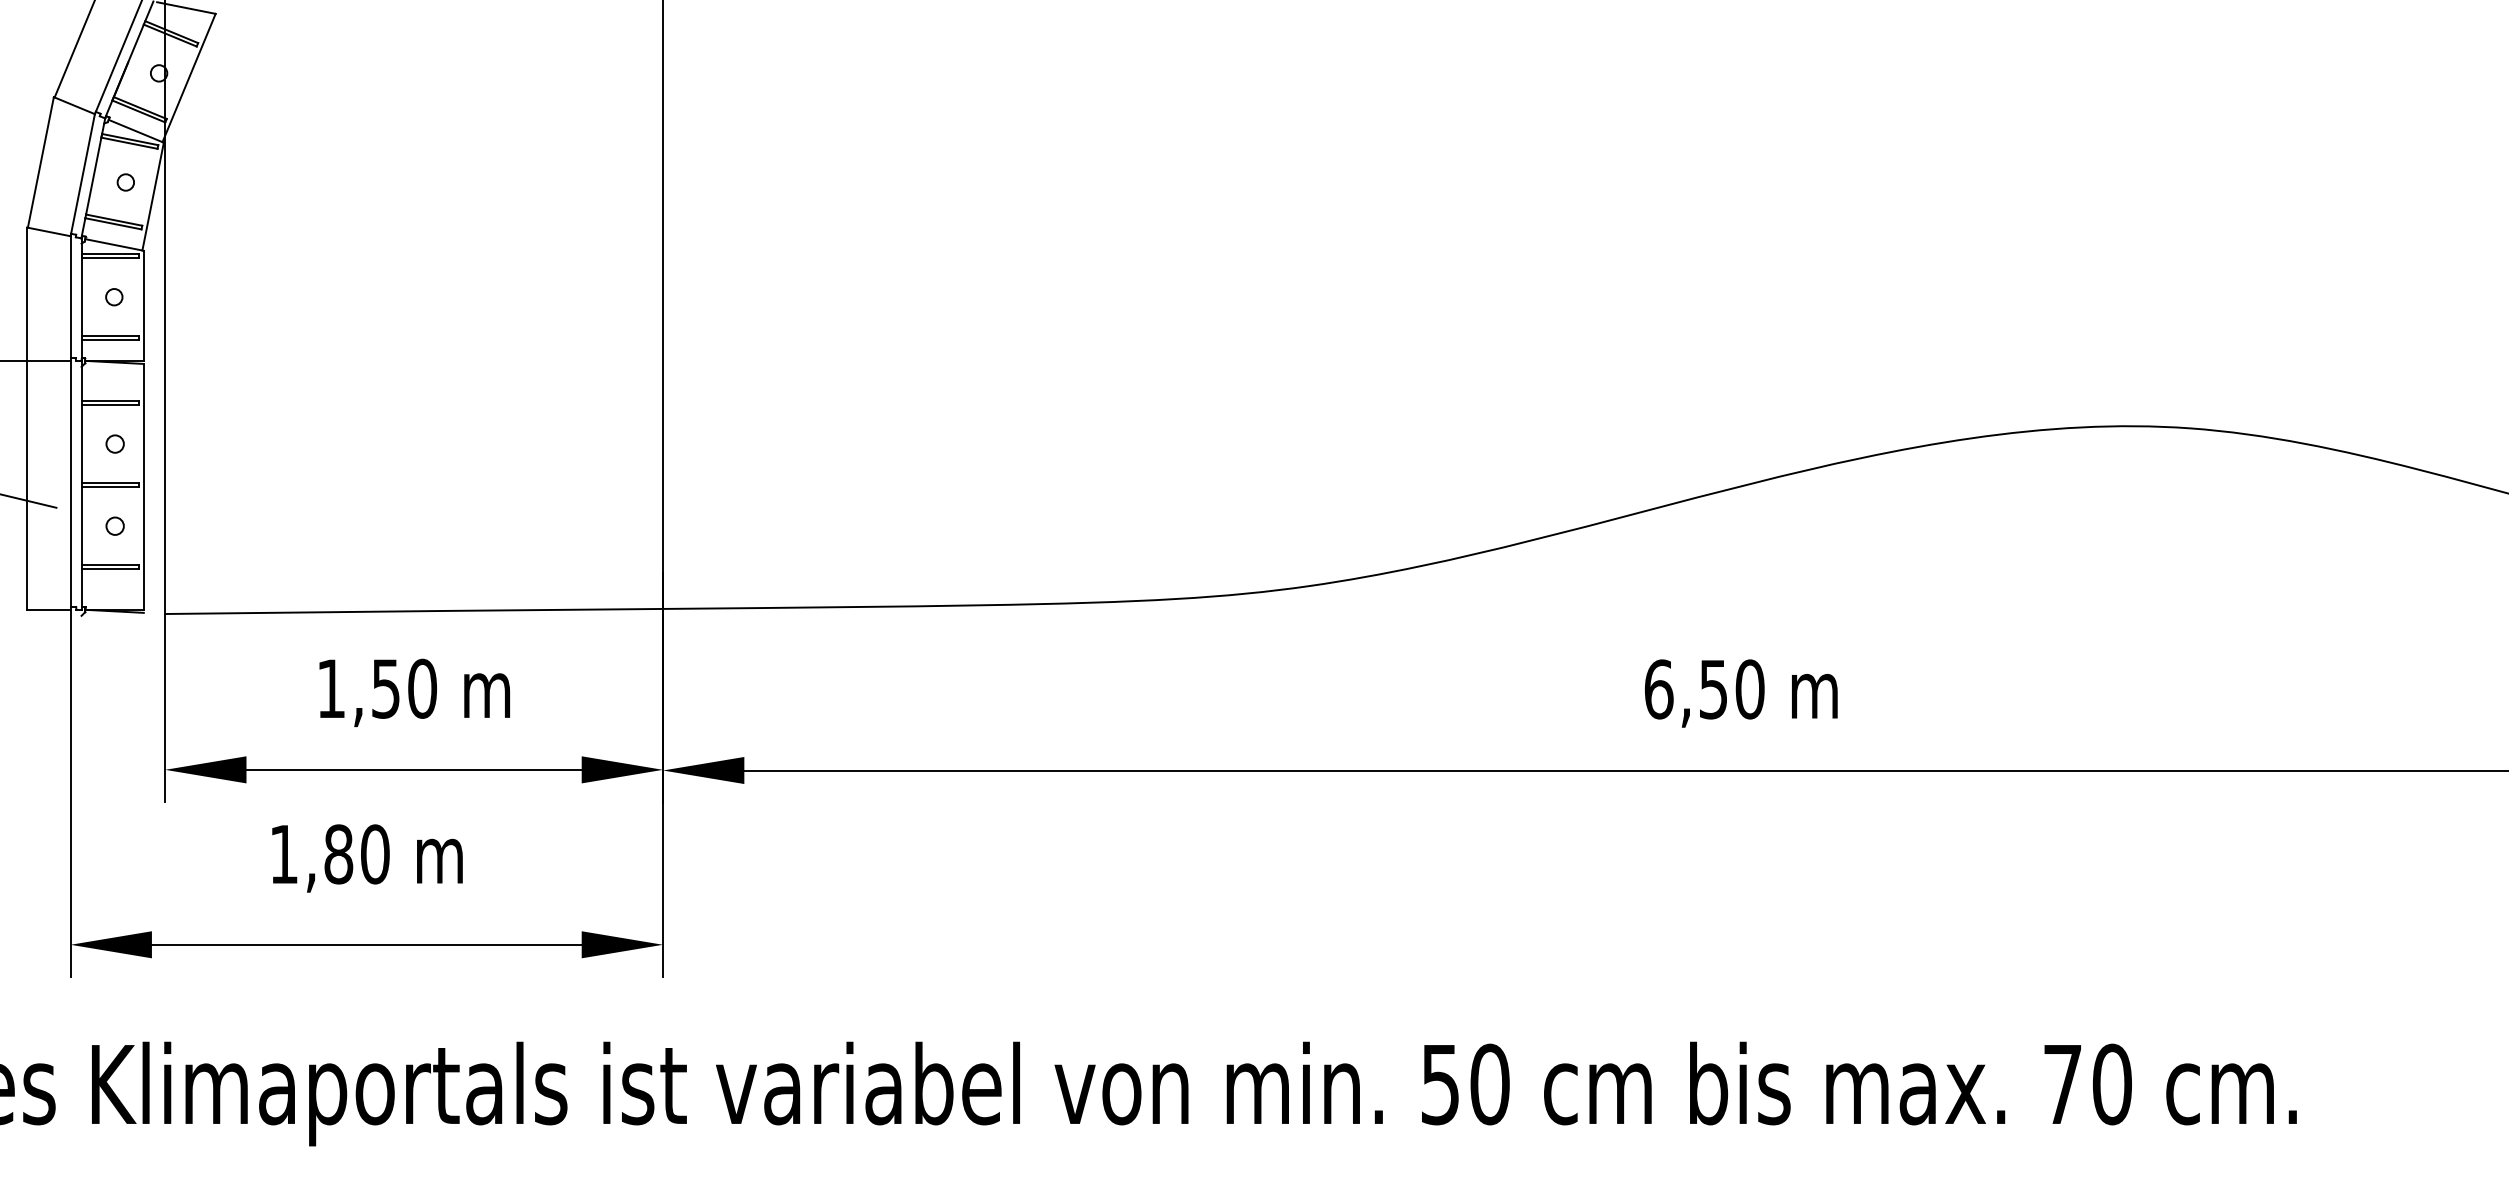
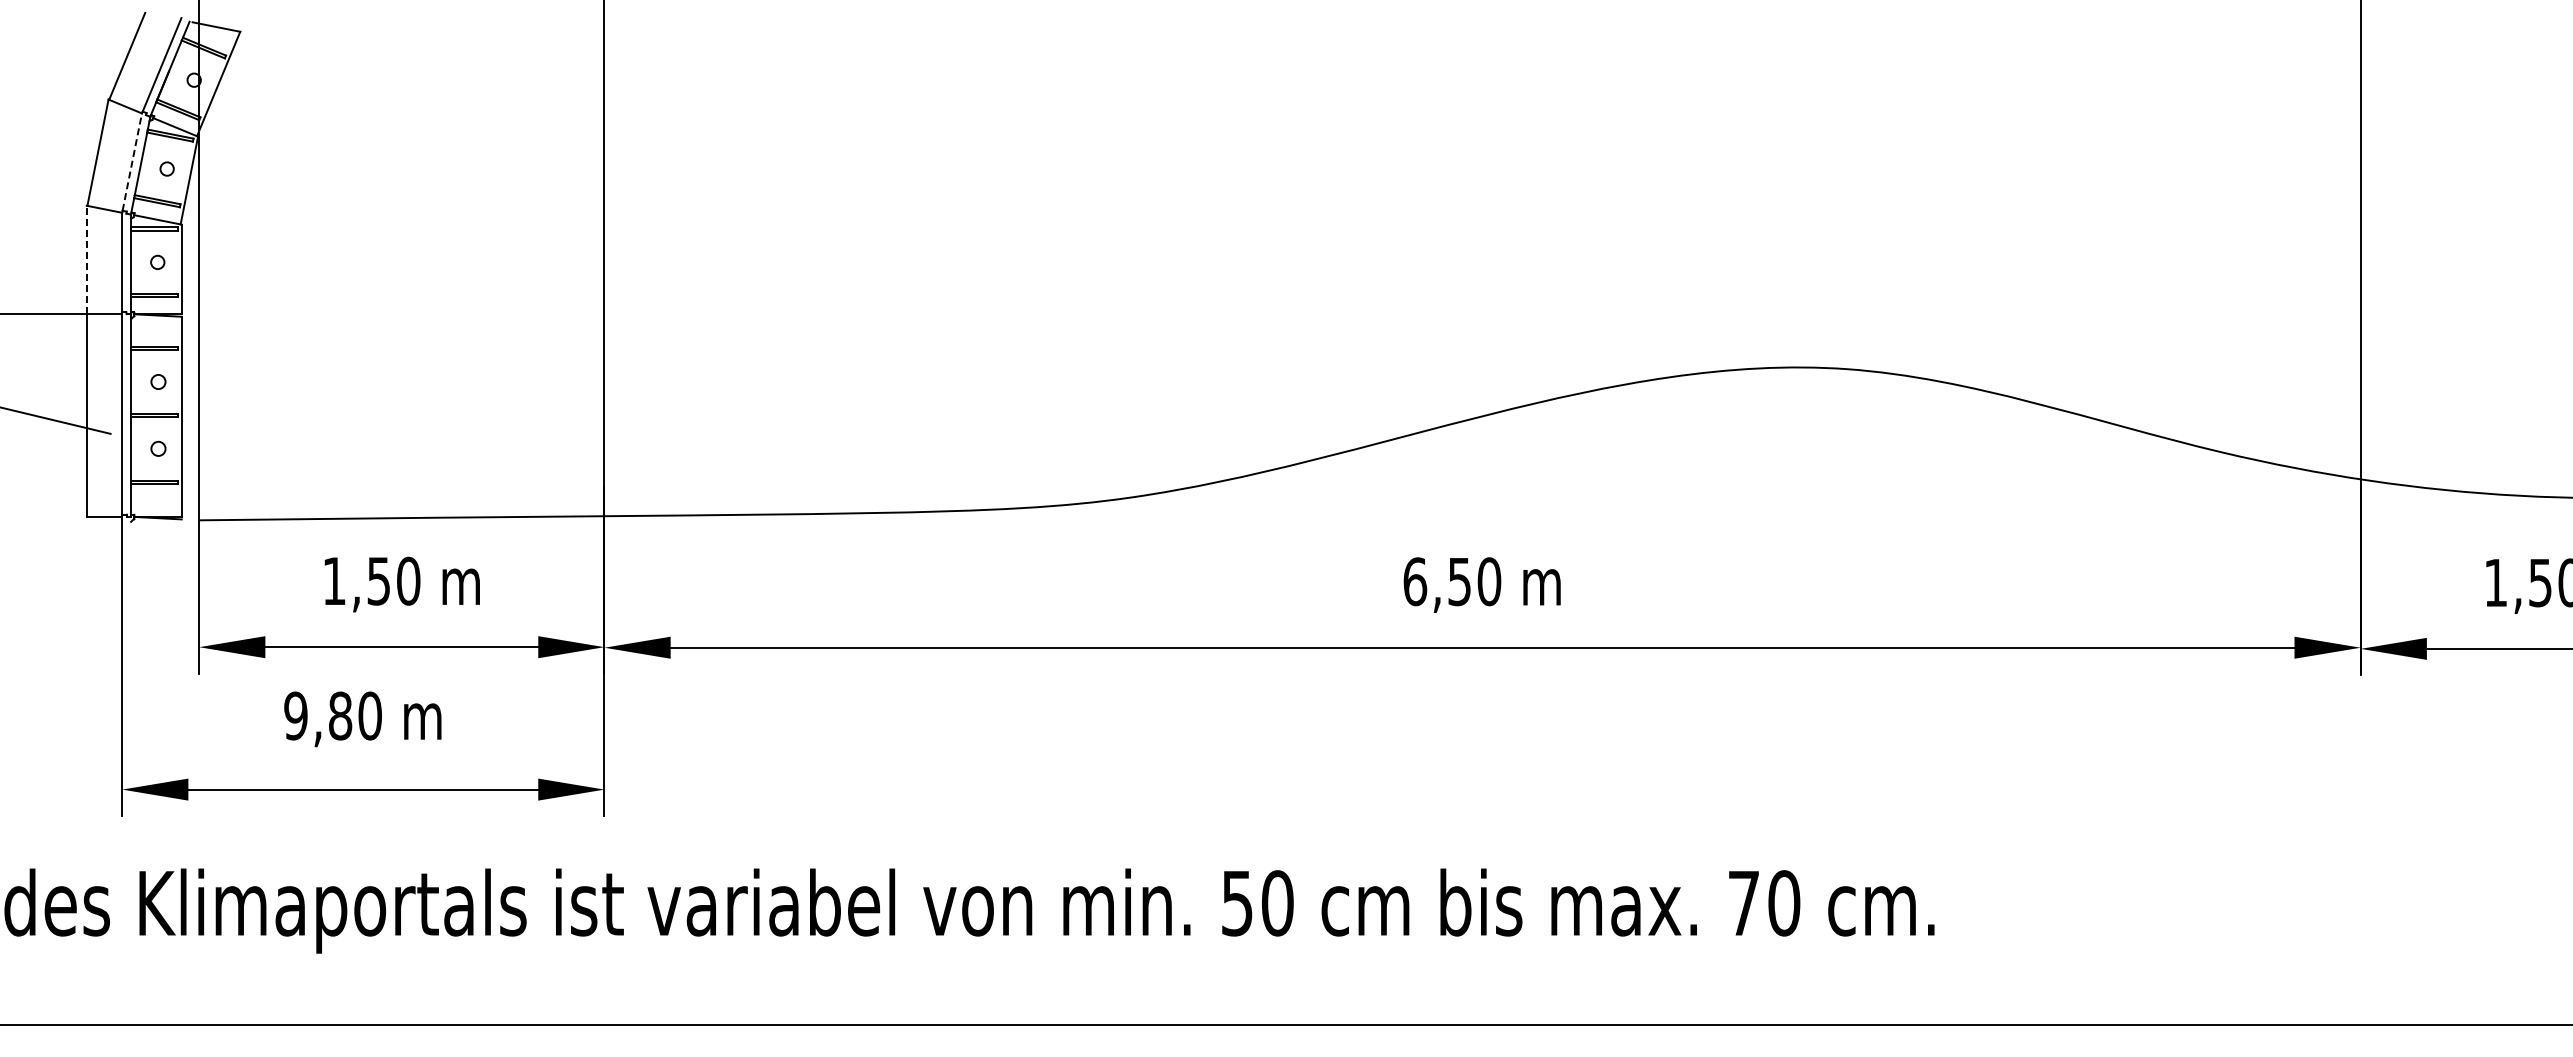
line: (83, 174) -> (132, 162), solid -> dashed
line: (26, 293) -> (86, 259), solid -> dashed
text: (283, 853) -> (295, 715), 1,80 -> 9,80

